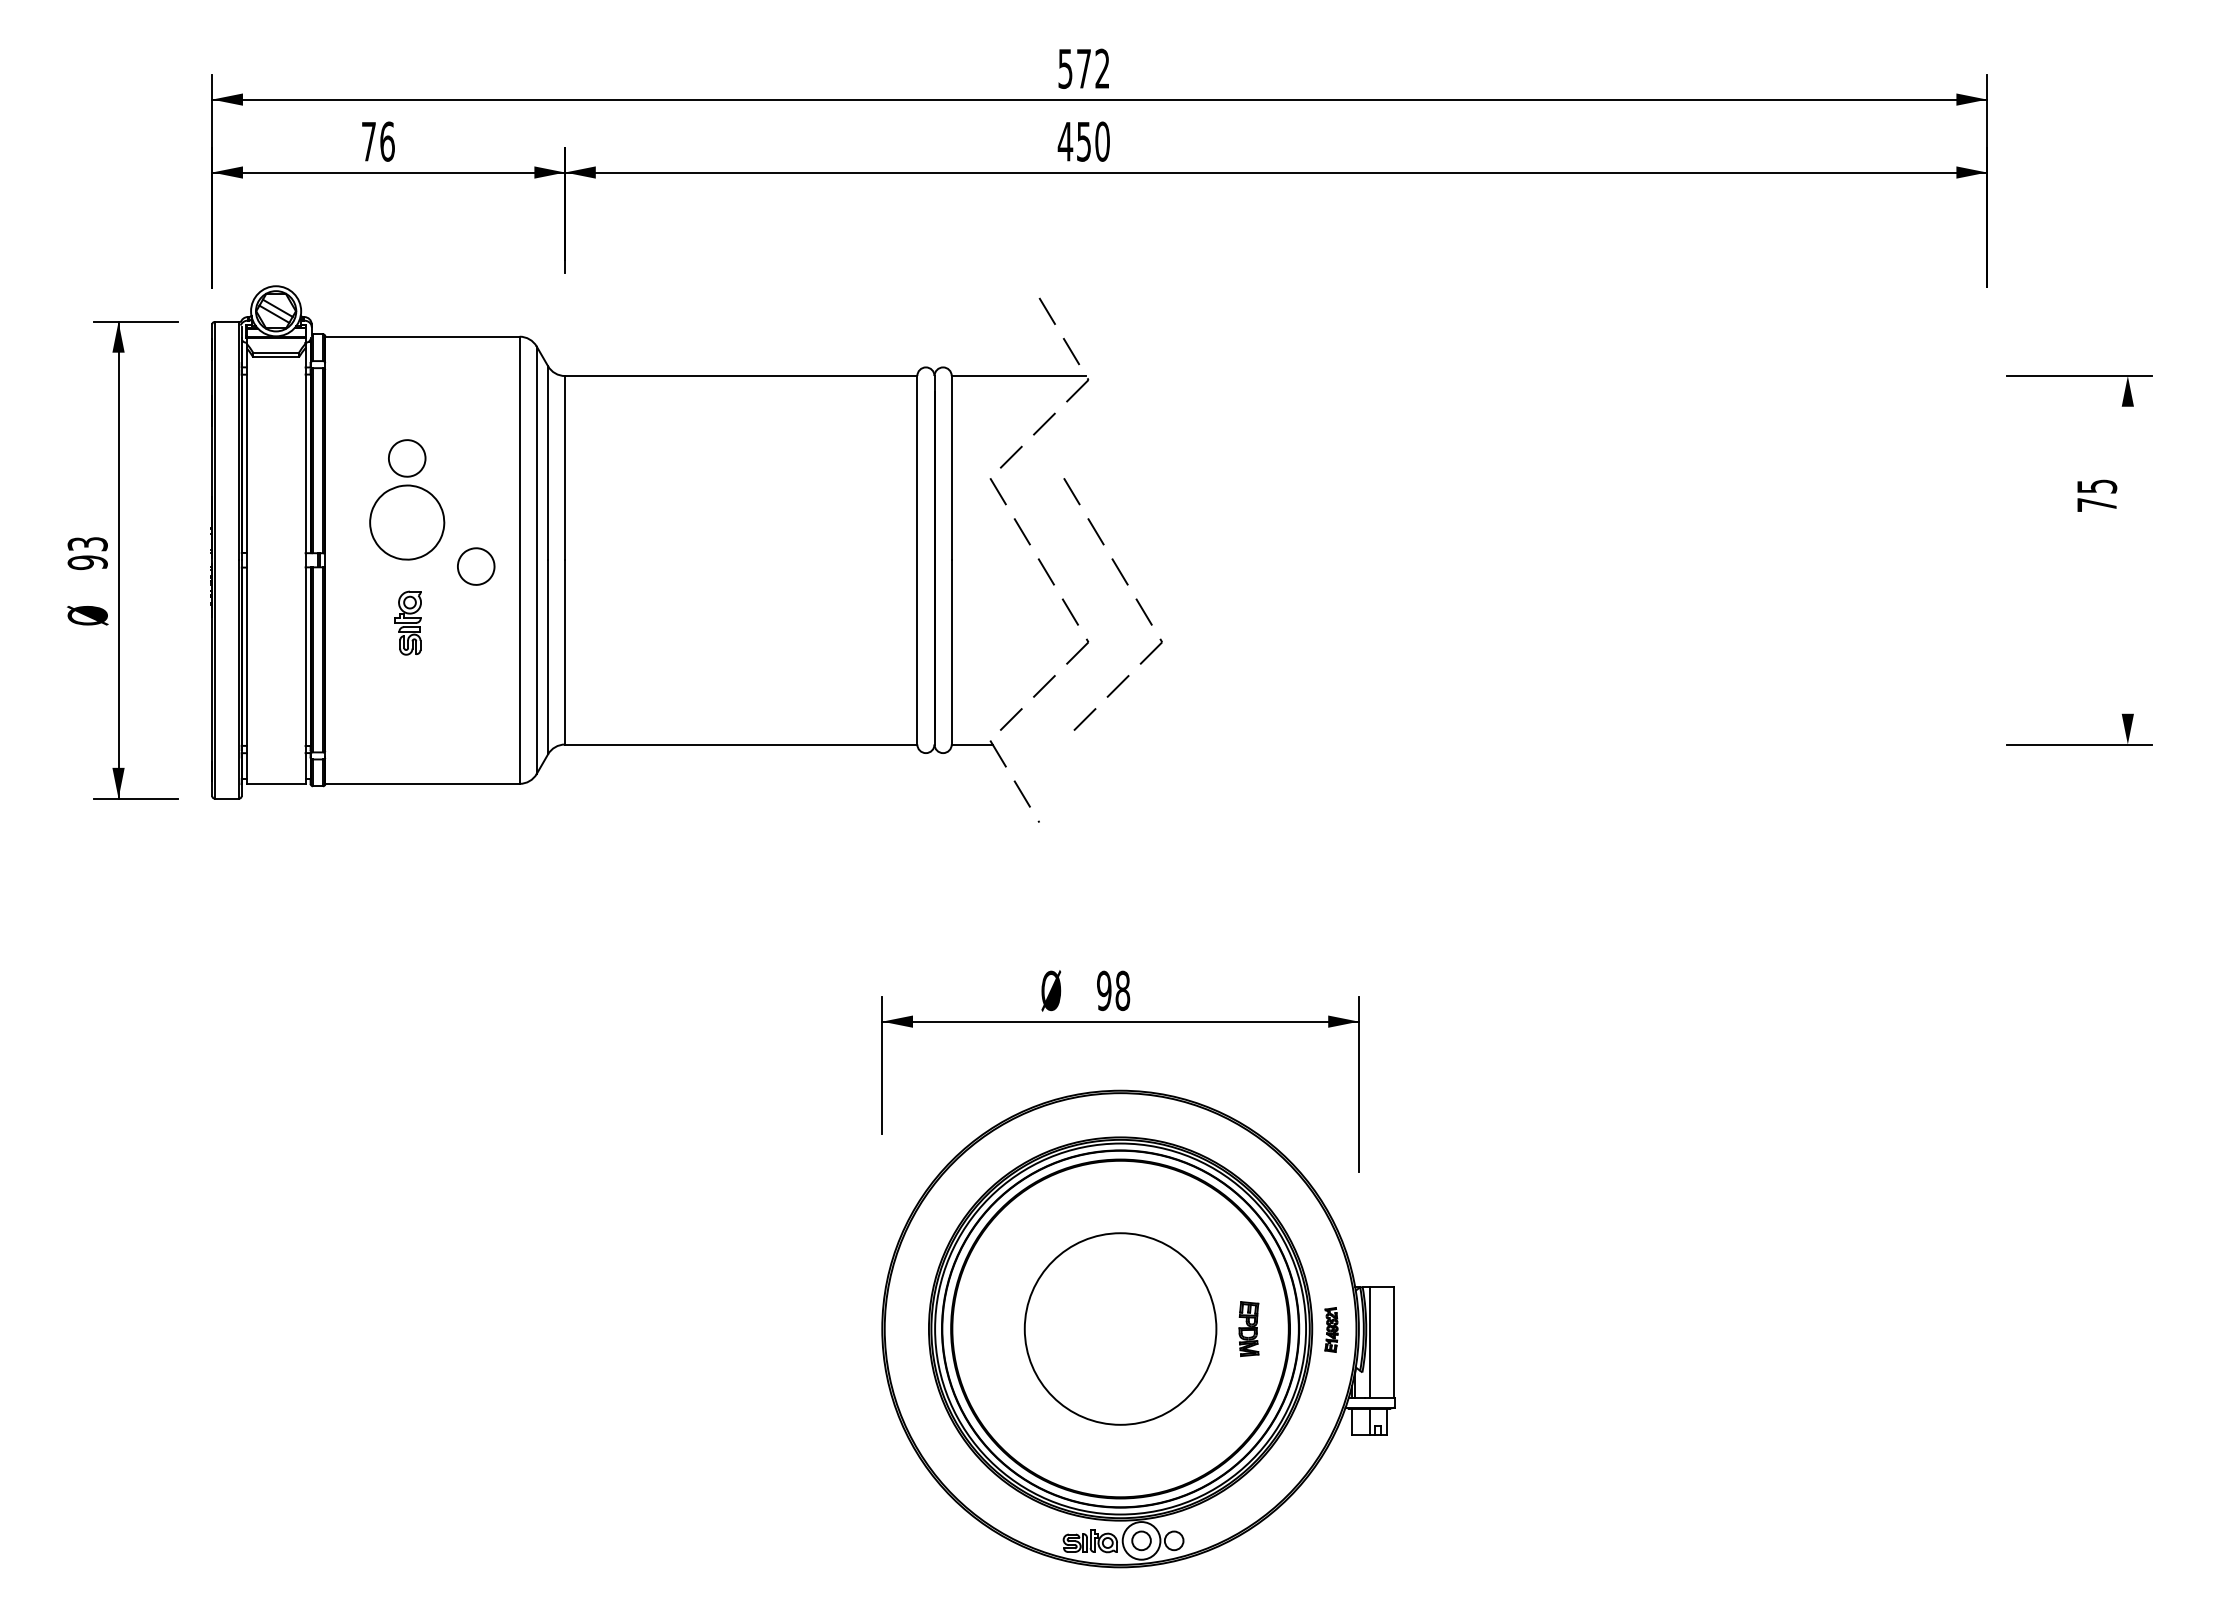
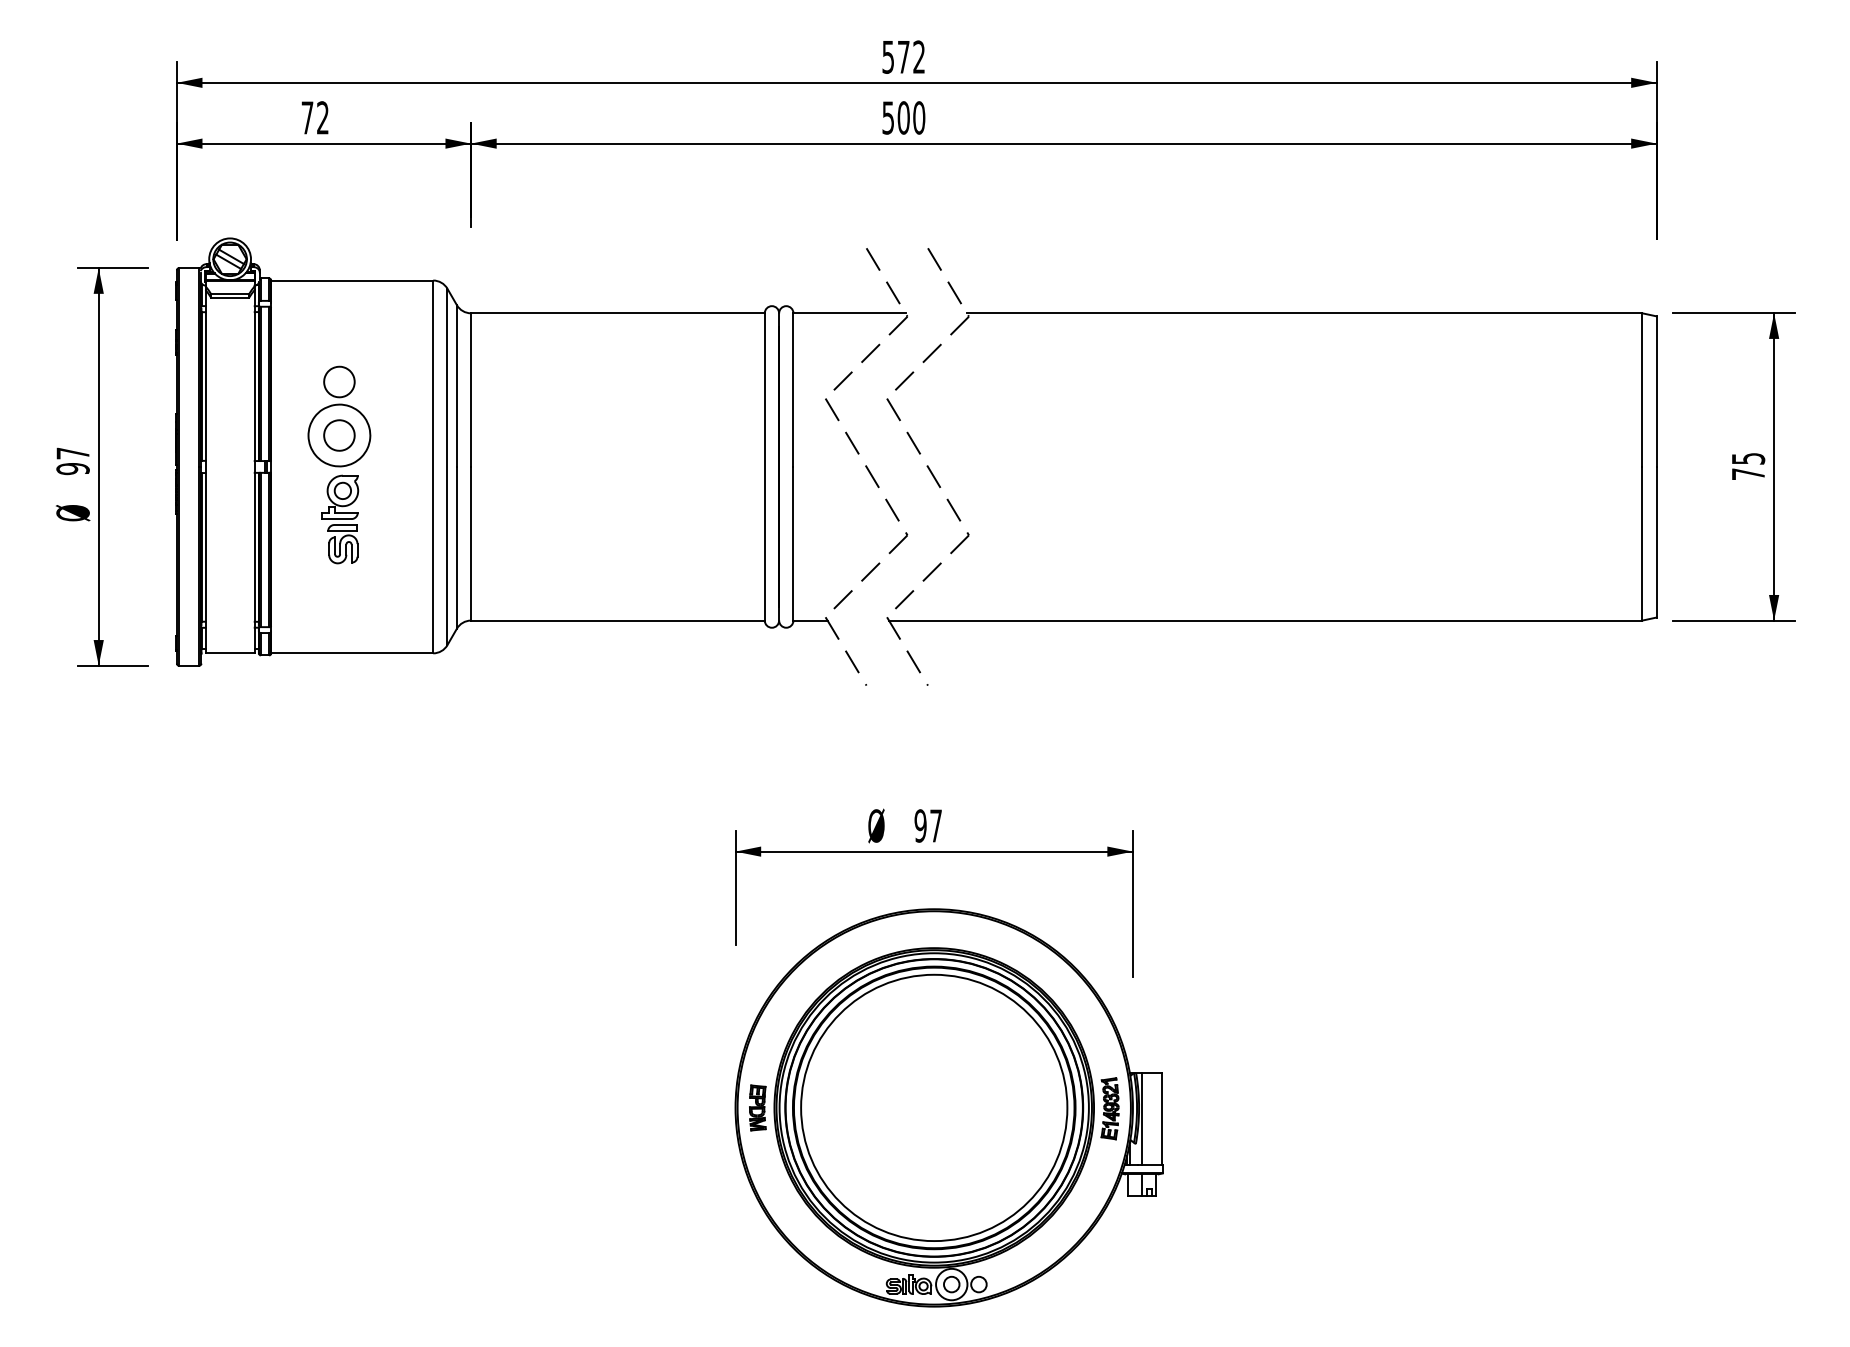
text: (387, 141) -> (322, 117), 76 -> 72
text: (1074, 141) -> (895, 117), 450 -> 500
part: (1525, 376) -> (1271, 313), added
text: (2097, 495) -> (1748, 466), moved
text: (87, 544) -> (72, 453), 93 -> 97
line: (2127, 560) -> (1773, 467), added
part: (476, 566) -> (339, 435), moved
part: (407, 622) -> (339, 518), size x1.67
text: (1122, 990) -> (935, 825), 98 -> 97
circle: (1120, 1328) -> (934, 1107), size x1.67
part: (1248, 1329) -> (757, 1108), moved
part: (1331, 1329) -> (1110, 1108), size x1.67

